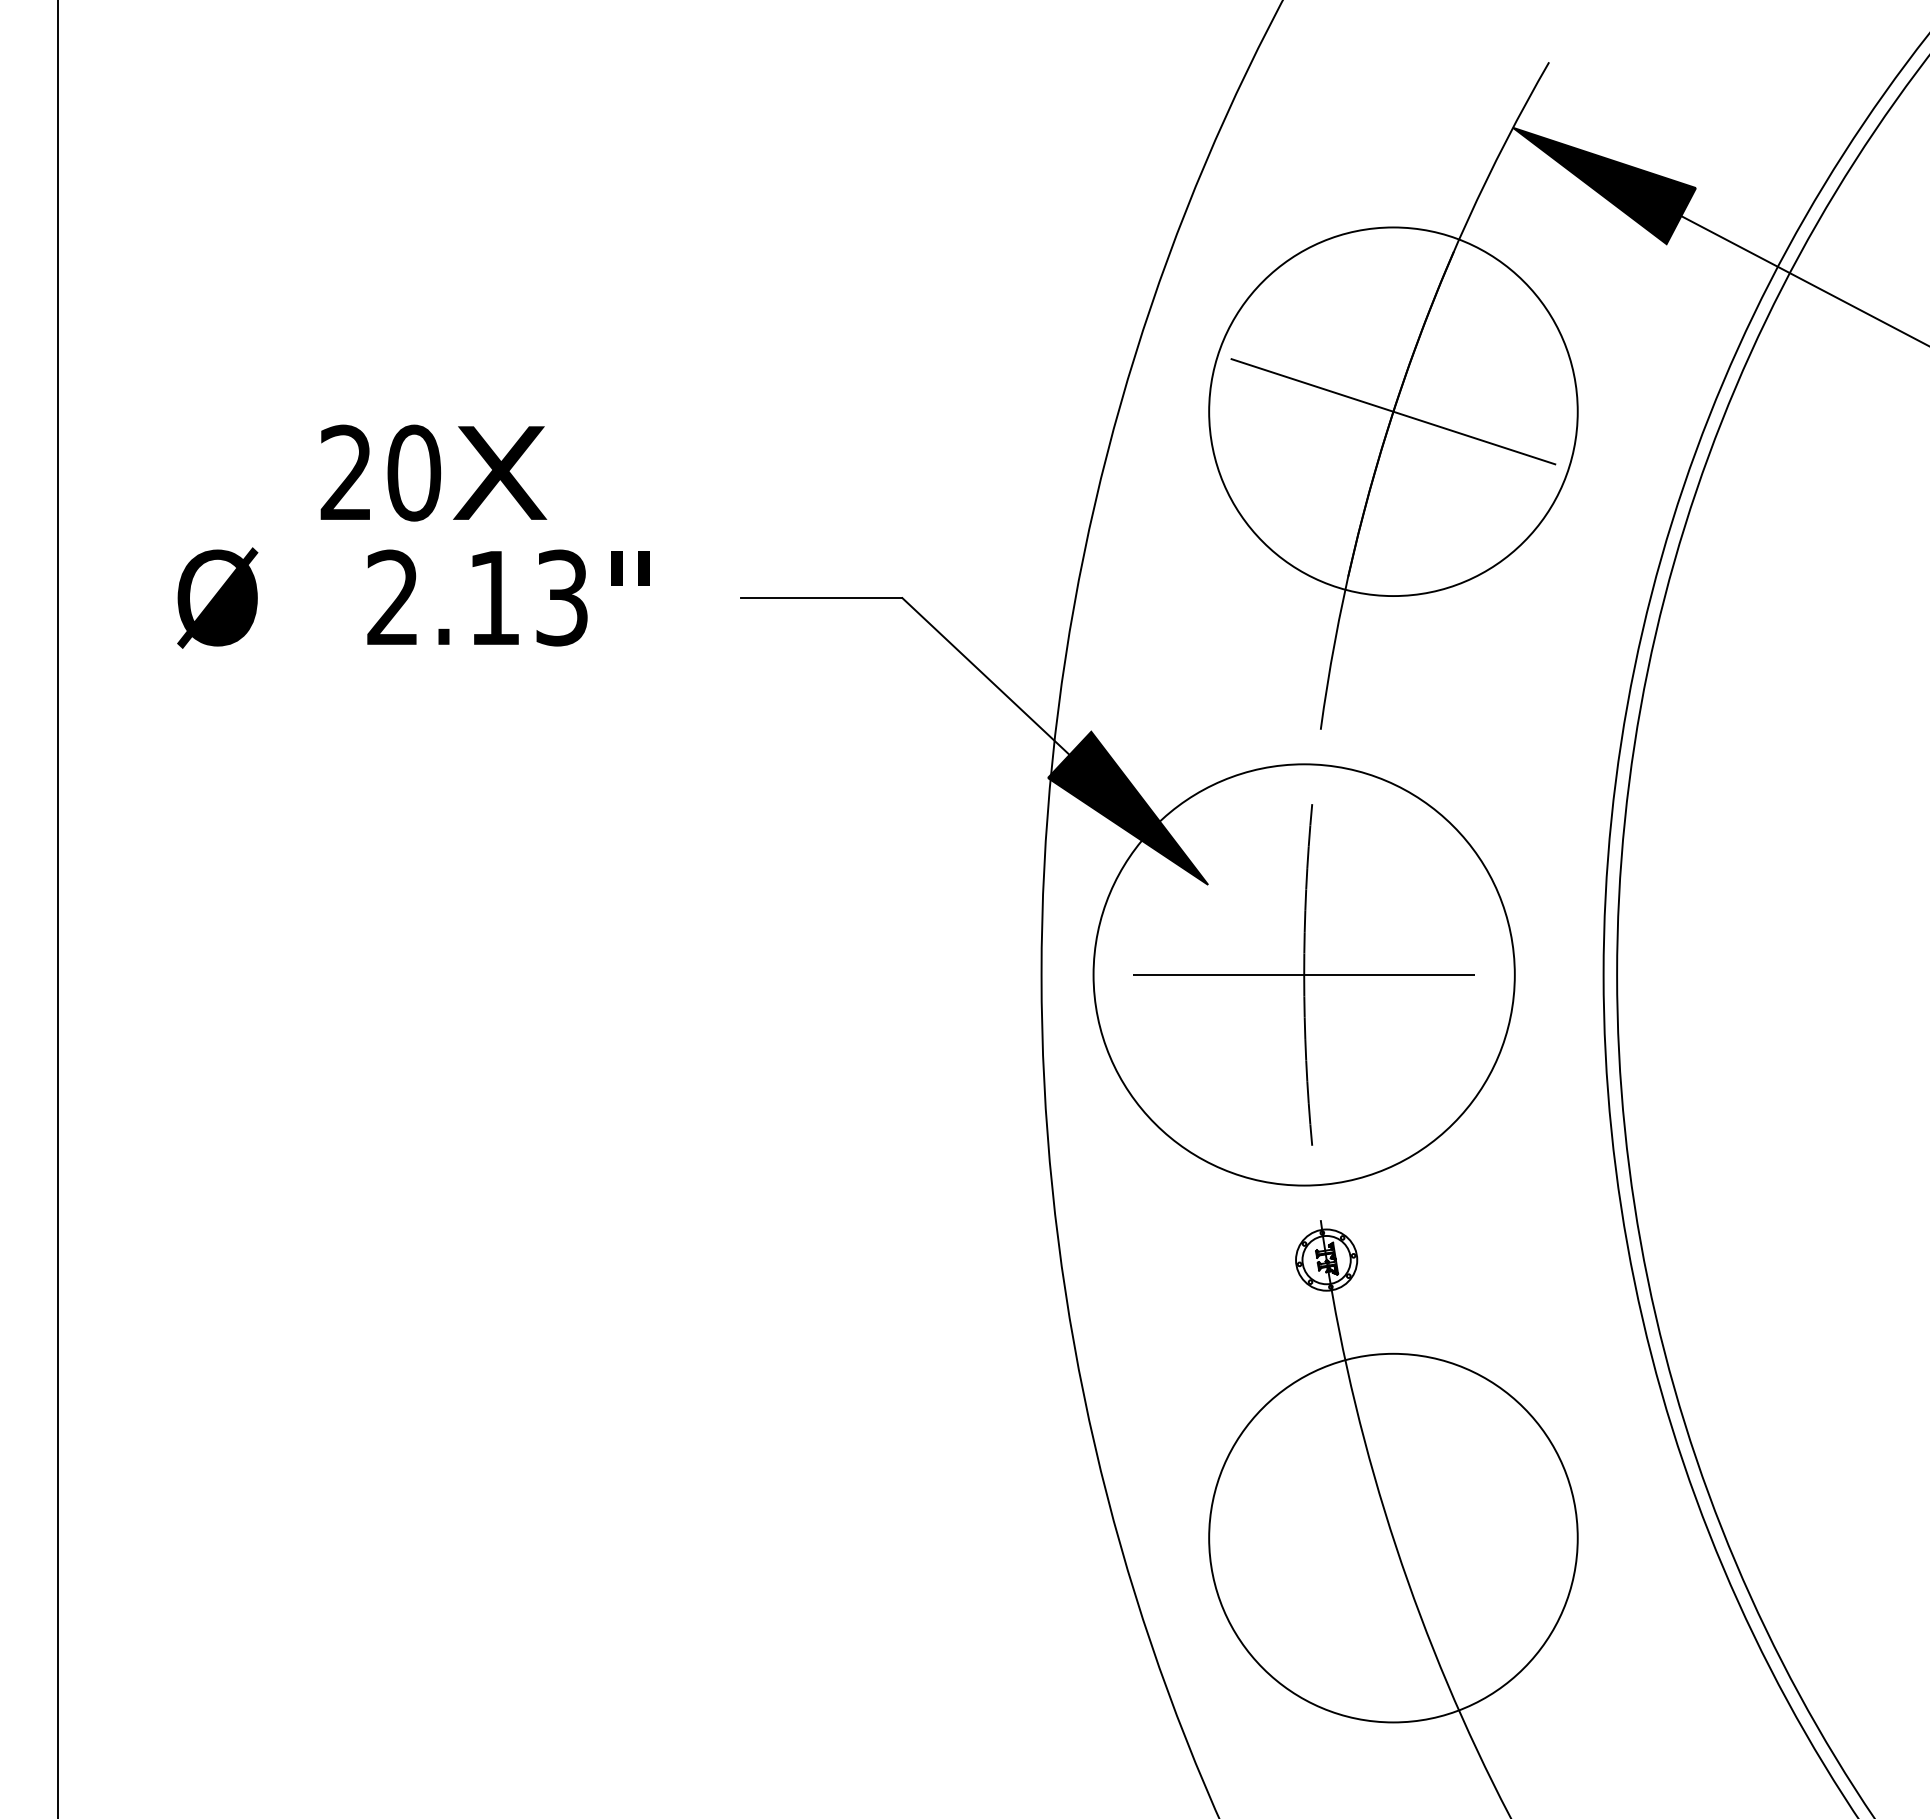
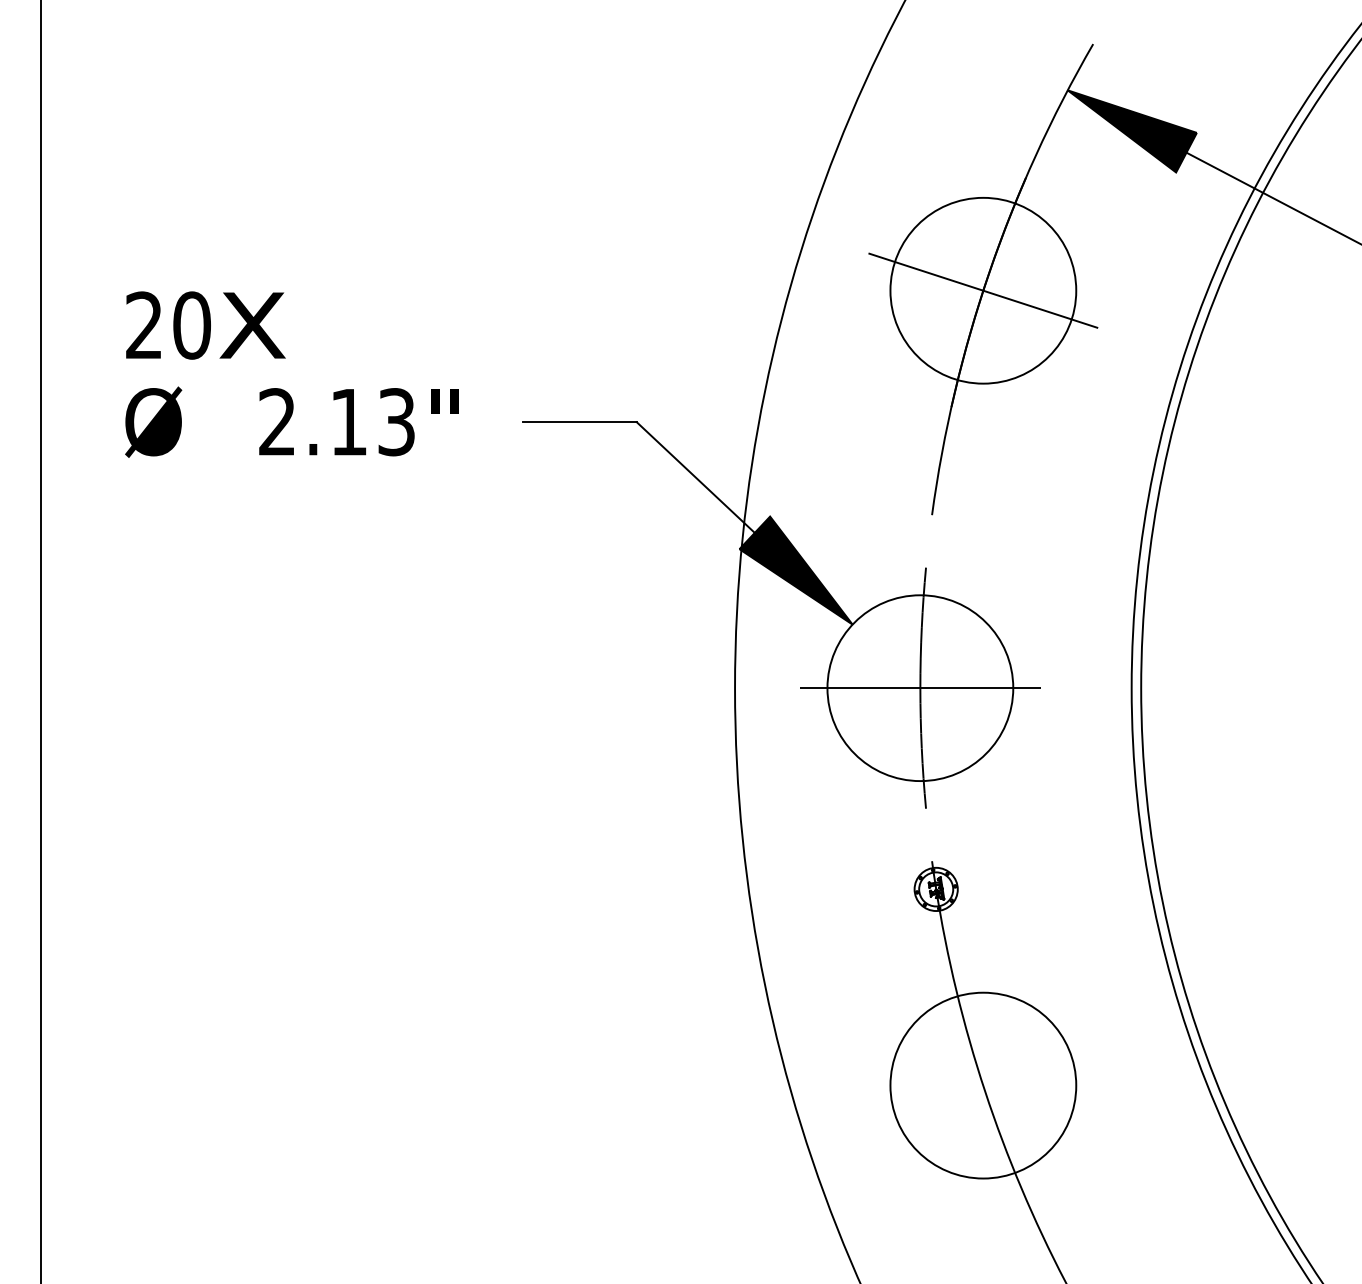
circle: (1393, 411) -> (983, 290), size x0.71
text: (433, 472) -> (205, 325), moved
circle: (1303, 974) -> (919, 687), size x0.62
circle: (1393, 1537) -> (983, 1085), size x0.71

